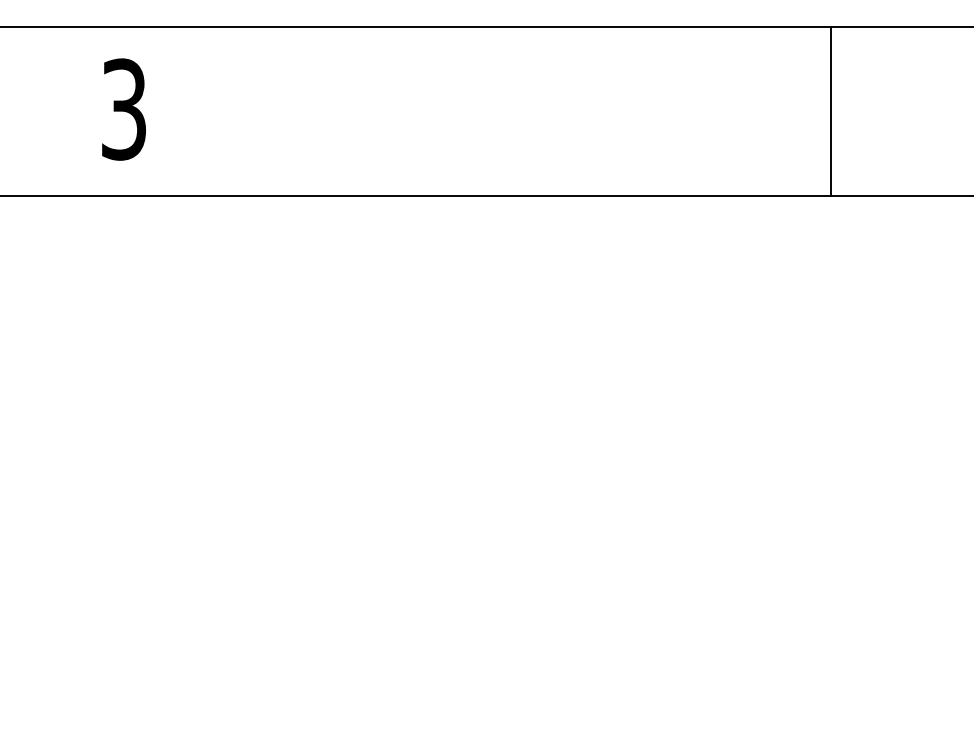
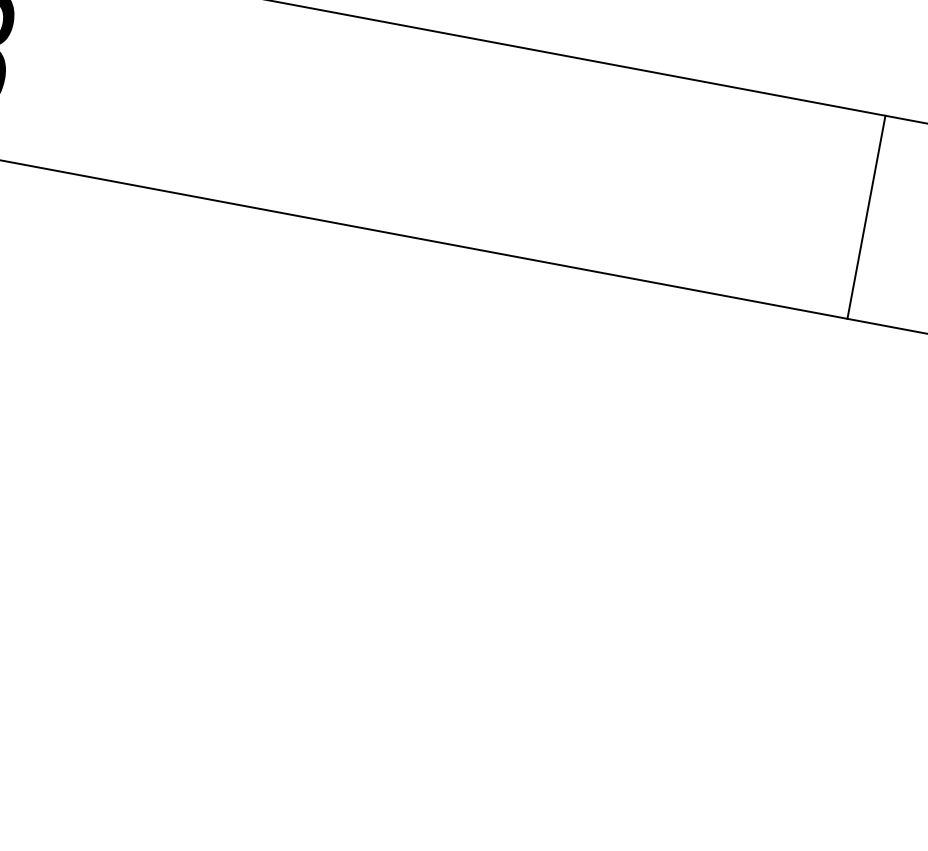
line: (831, 111) -> (866, 217), moved

